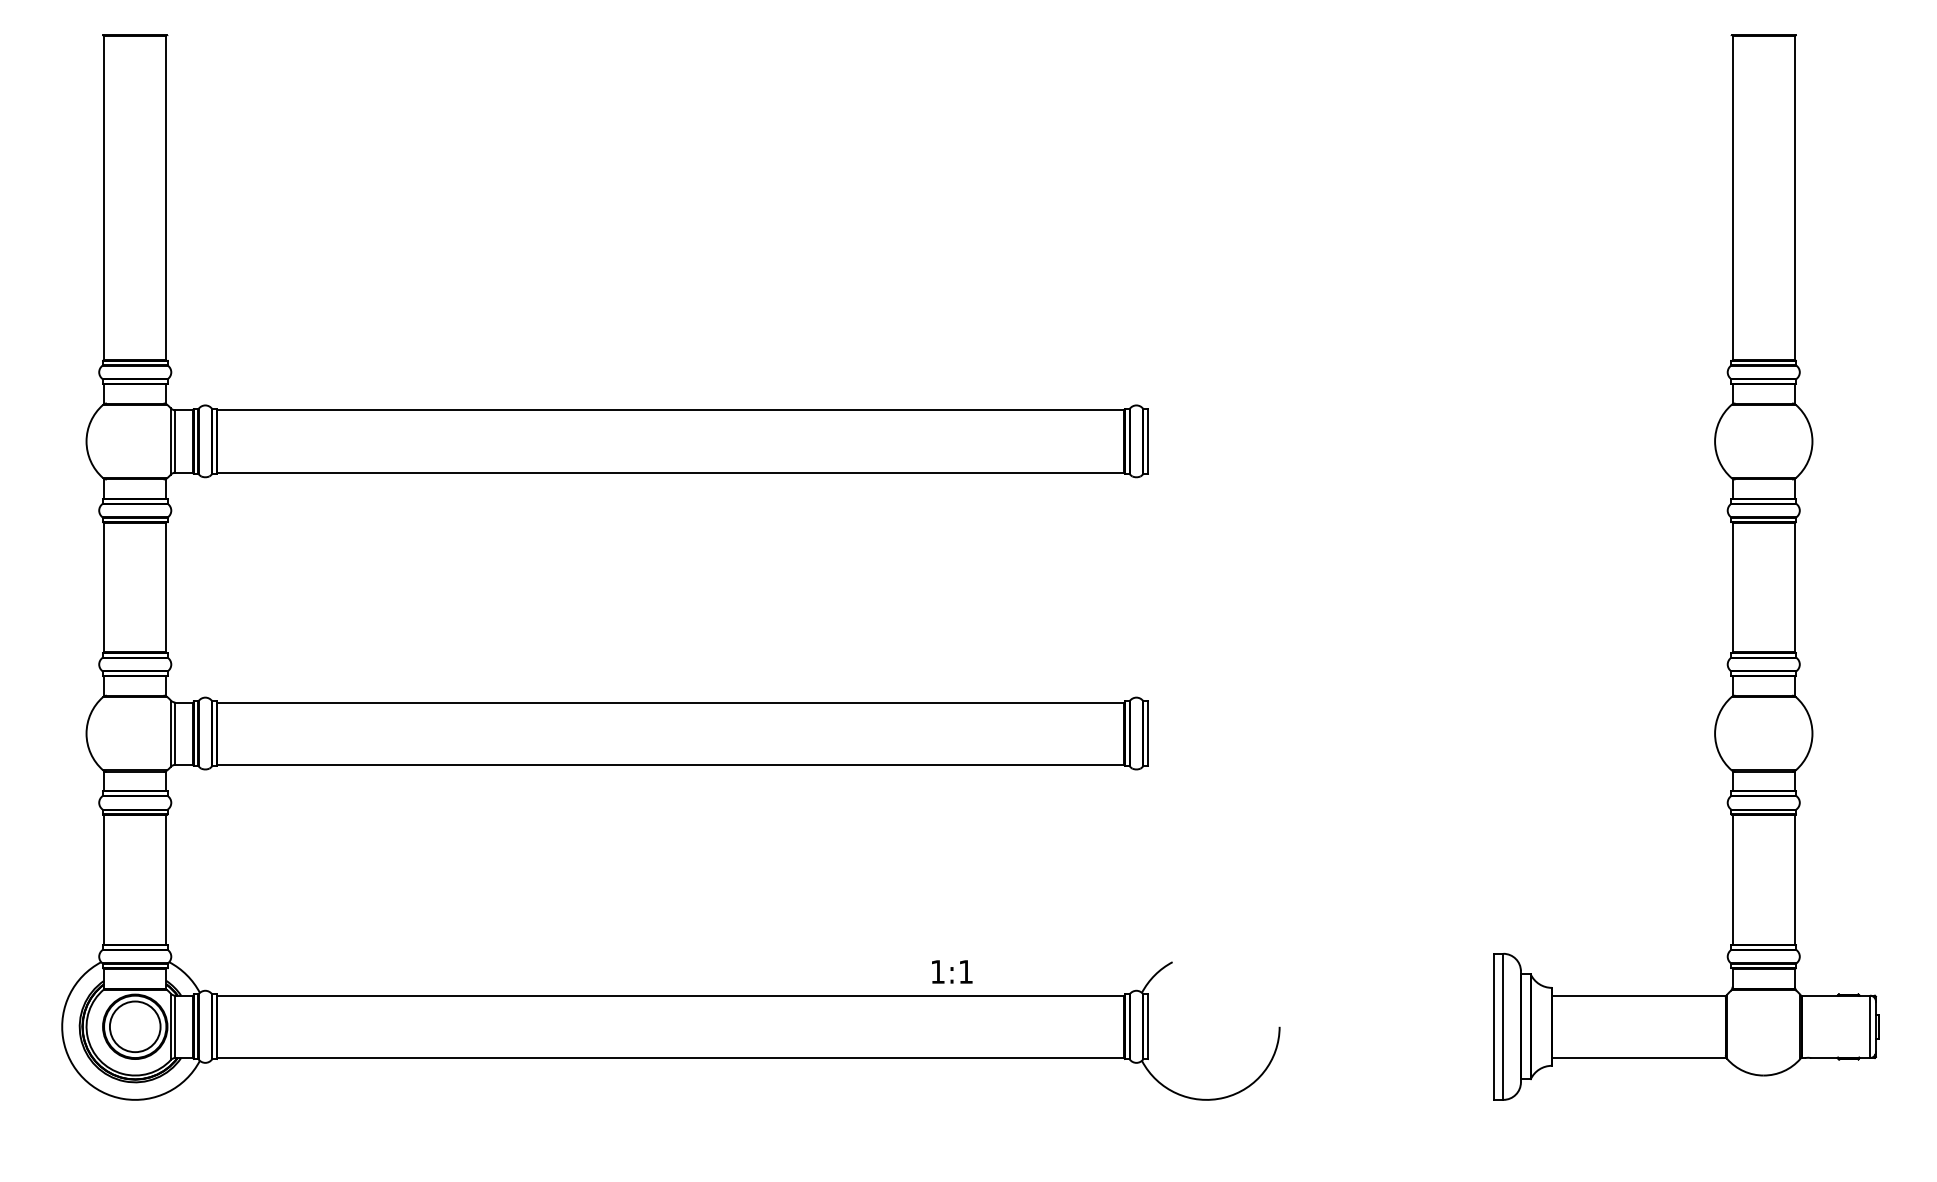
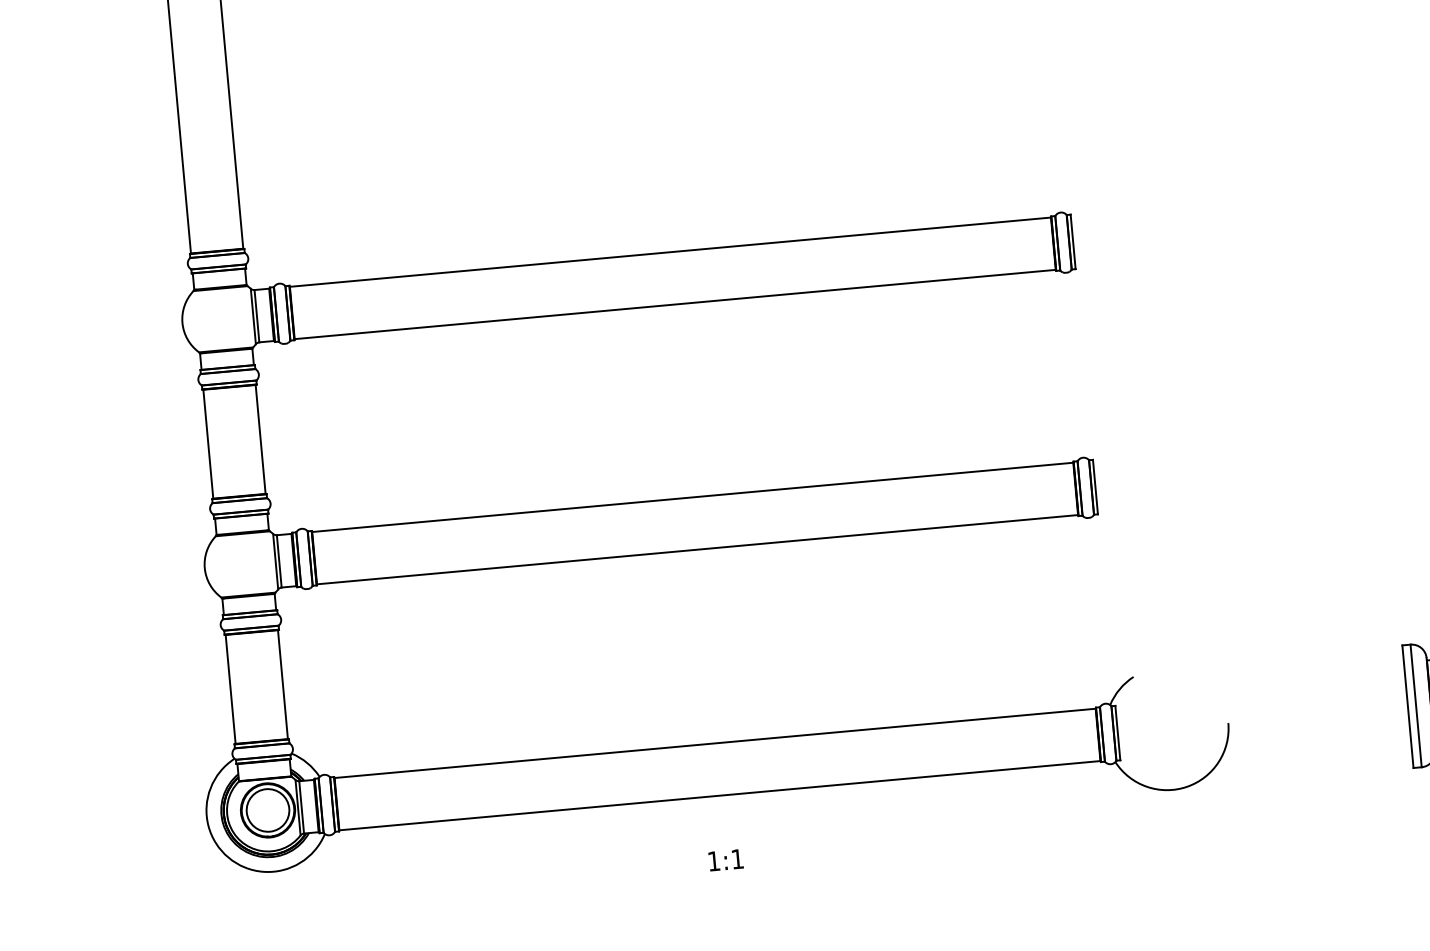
text: (952, 971) -> (726, 859), moved

